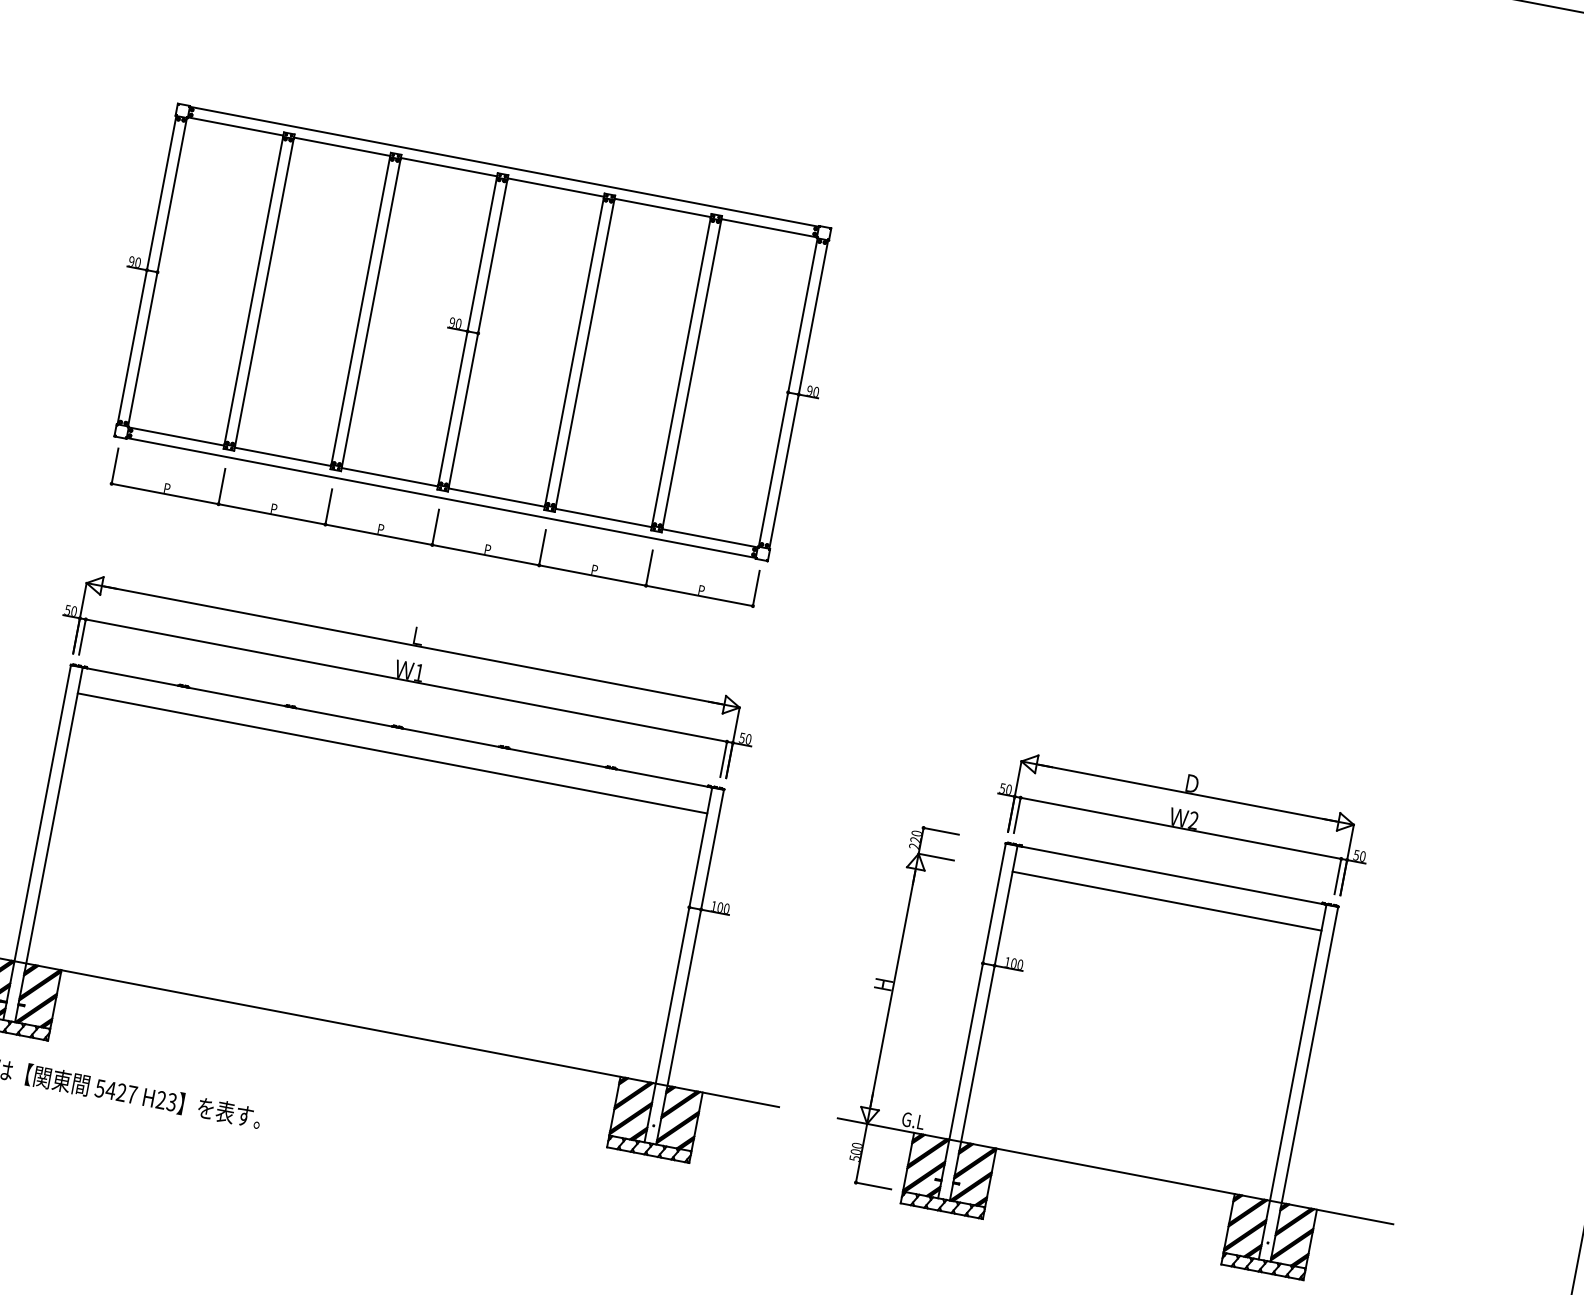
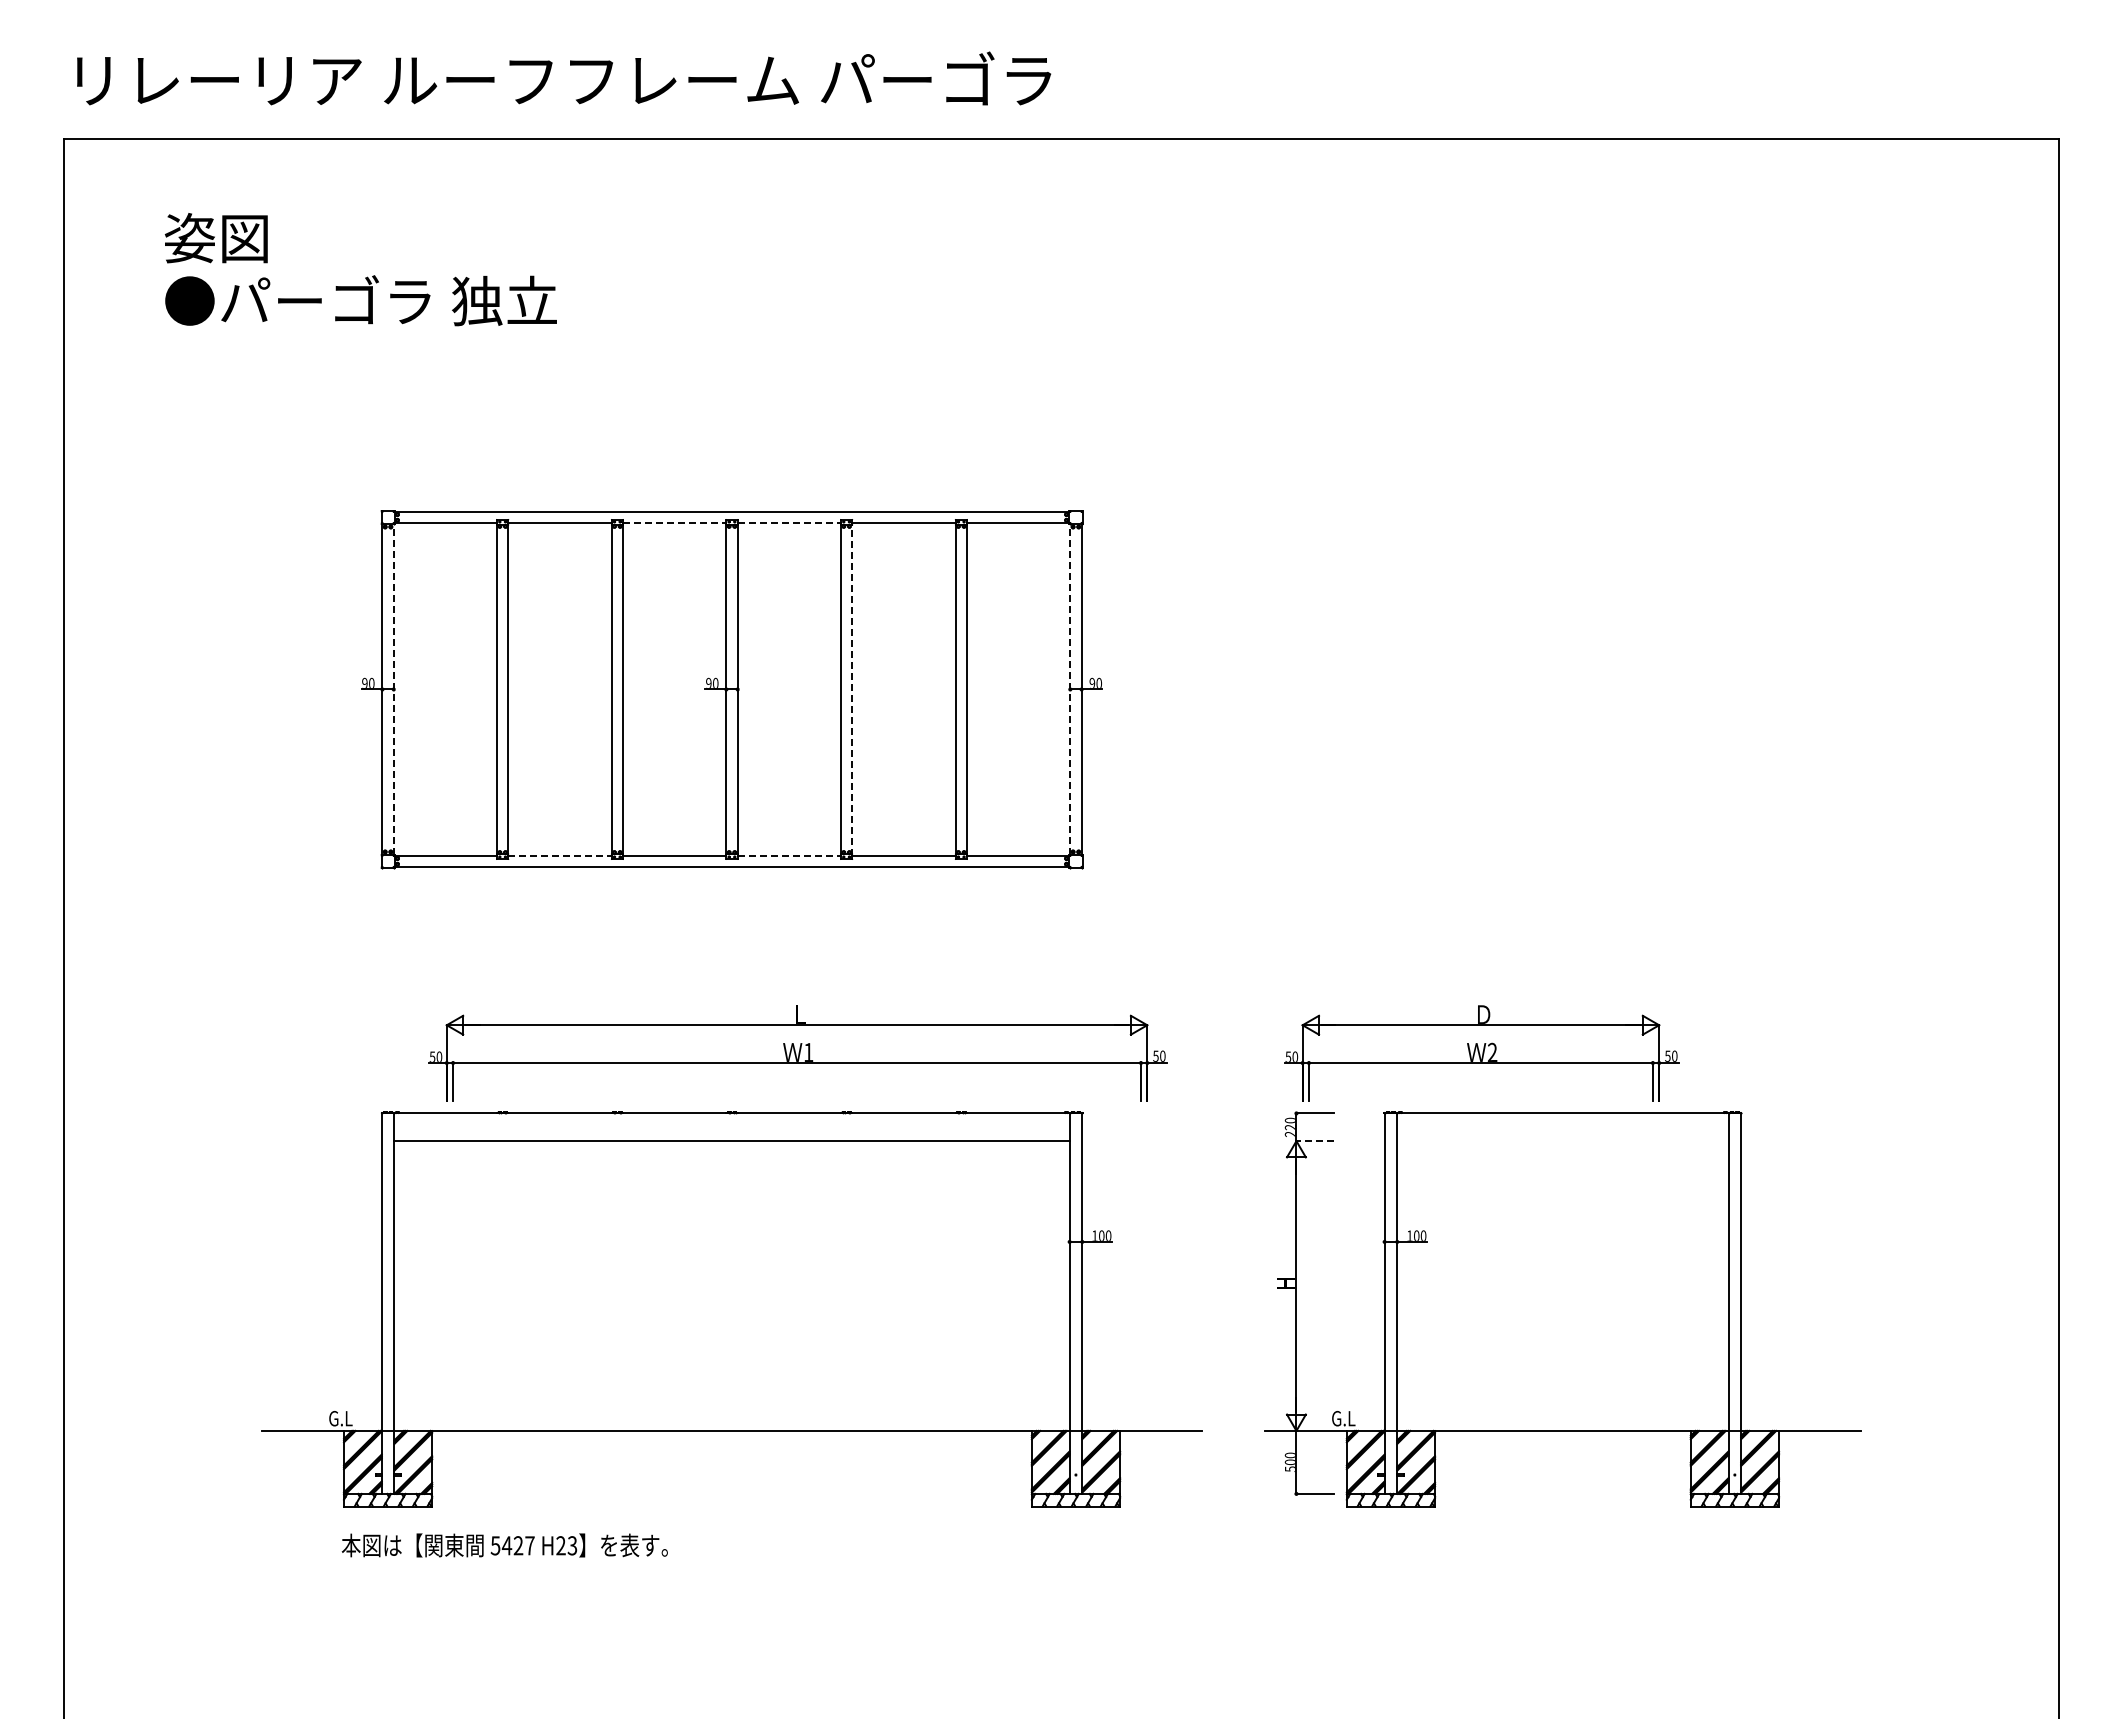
line: (448, 167) -> (674, 523), solid -> dashed
line: (555, 187) -> (789, 523), solid -> dashed
line: (157, 271) -> (393, 688), solid -> dashed
line: (585, 352) -> (852, 688), solid -> dashed
line: (788, 391) -> (1070, 688), solid -> dashed
line: (283, 456) -> (560, 855), solid -> dashed
line: (496, 497) -> (789, 855), solid -> dashed
part: (435, 528) -> (731, 899), removed
part: (408, 671) -> (797, 1053), moved
part: (1183, 819) -> (1481, 1053), moved
line: (936, 857) -> (1315, 1141), solid -> dashed
line: (1166, 901) -> (1562, 1141), removed

